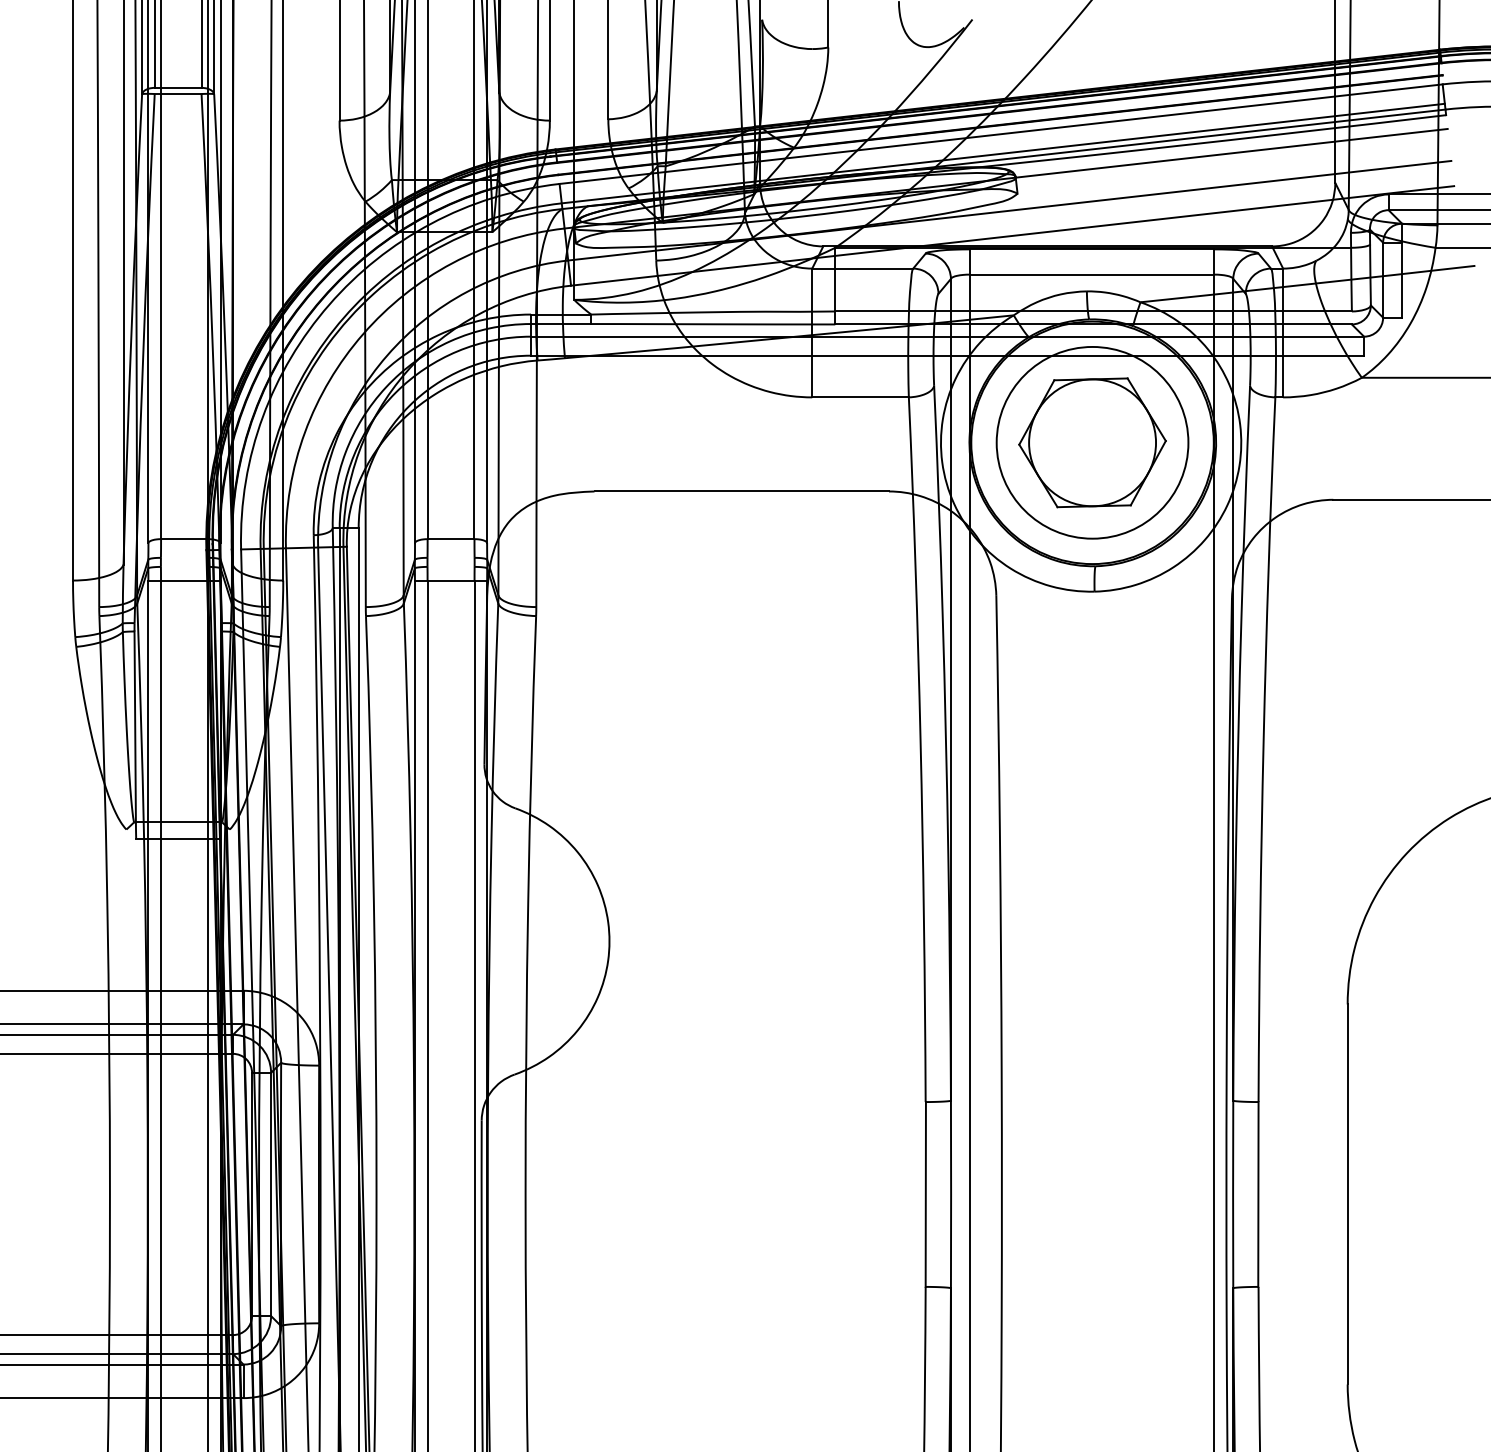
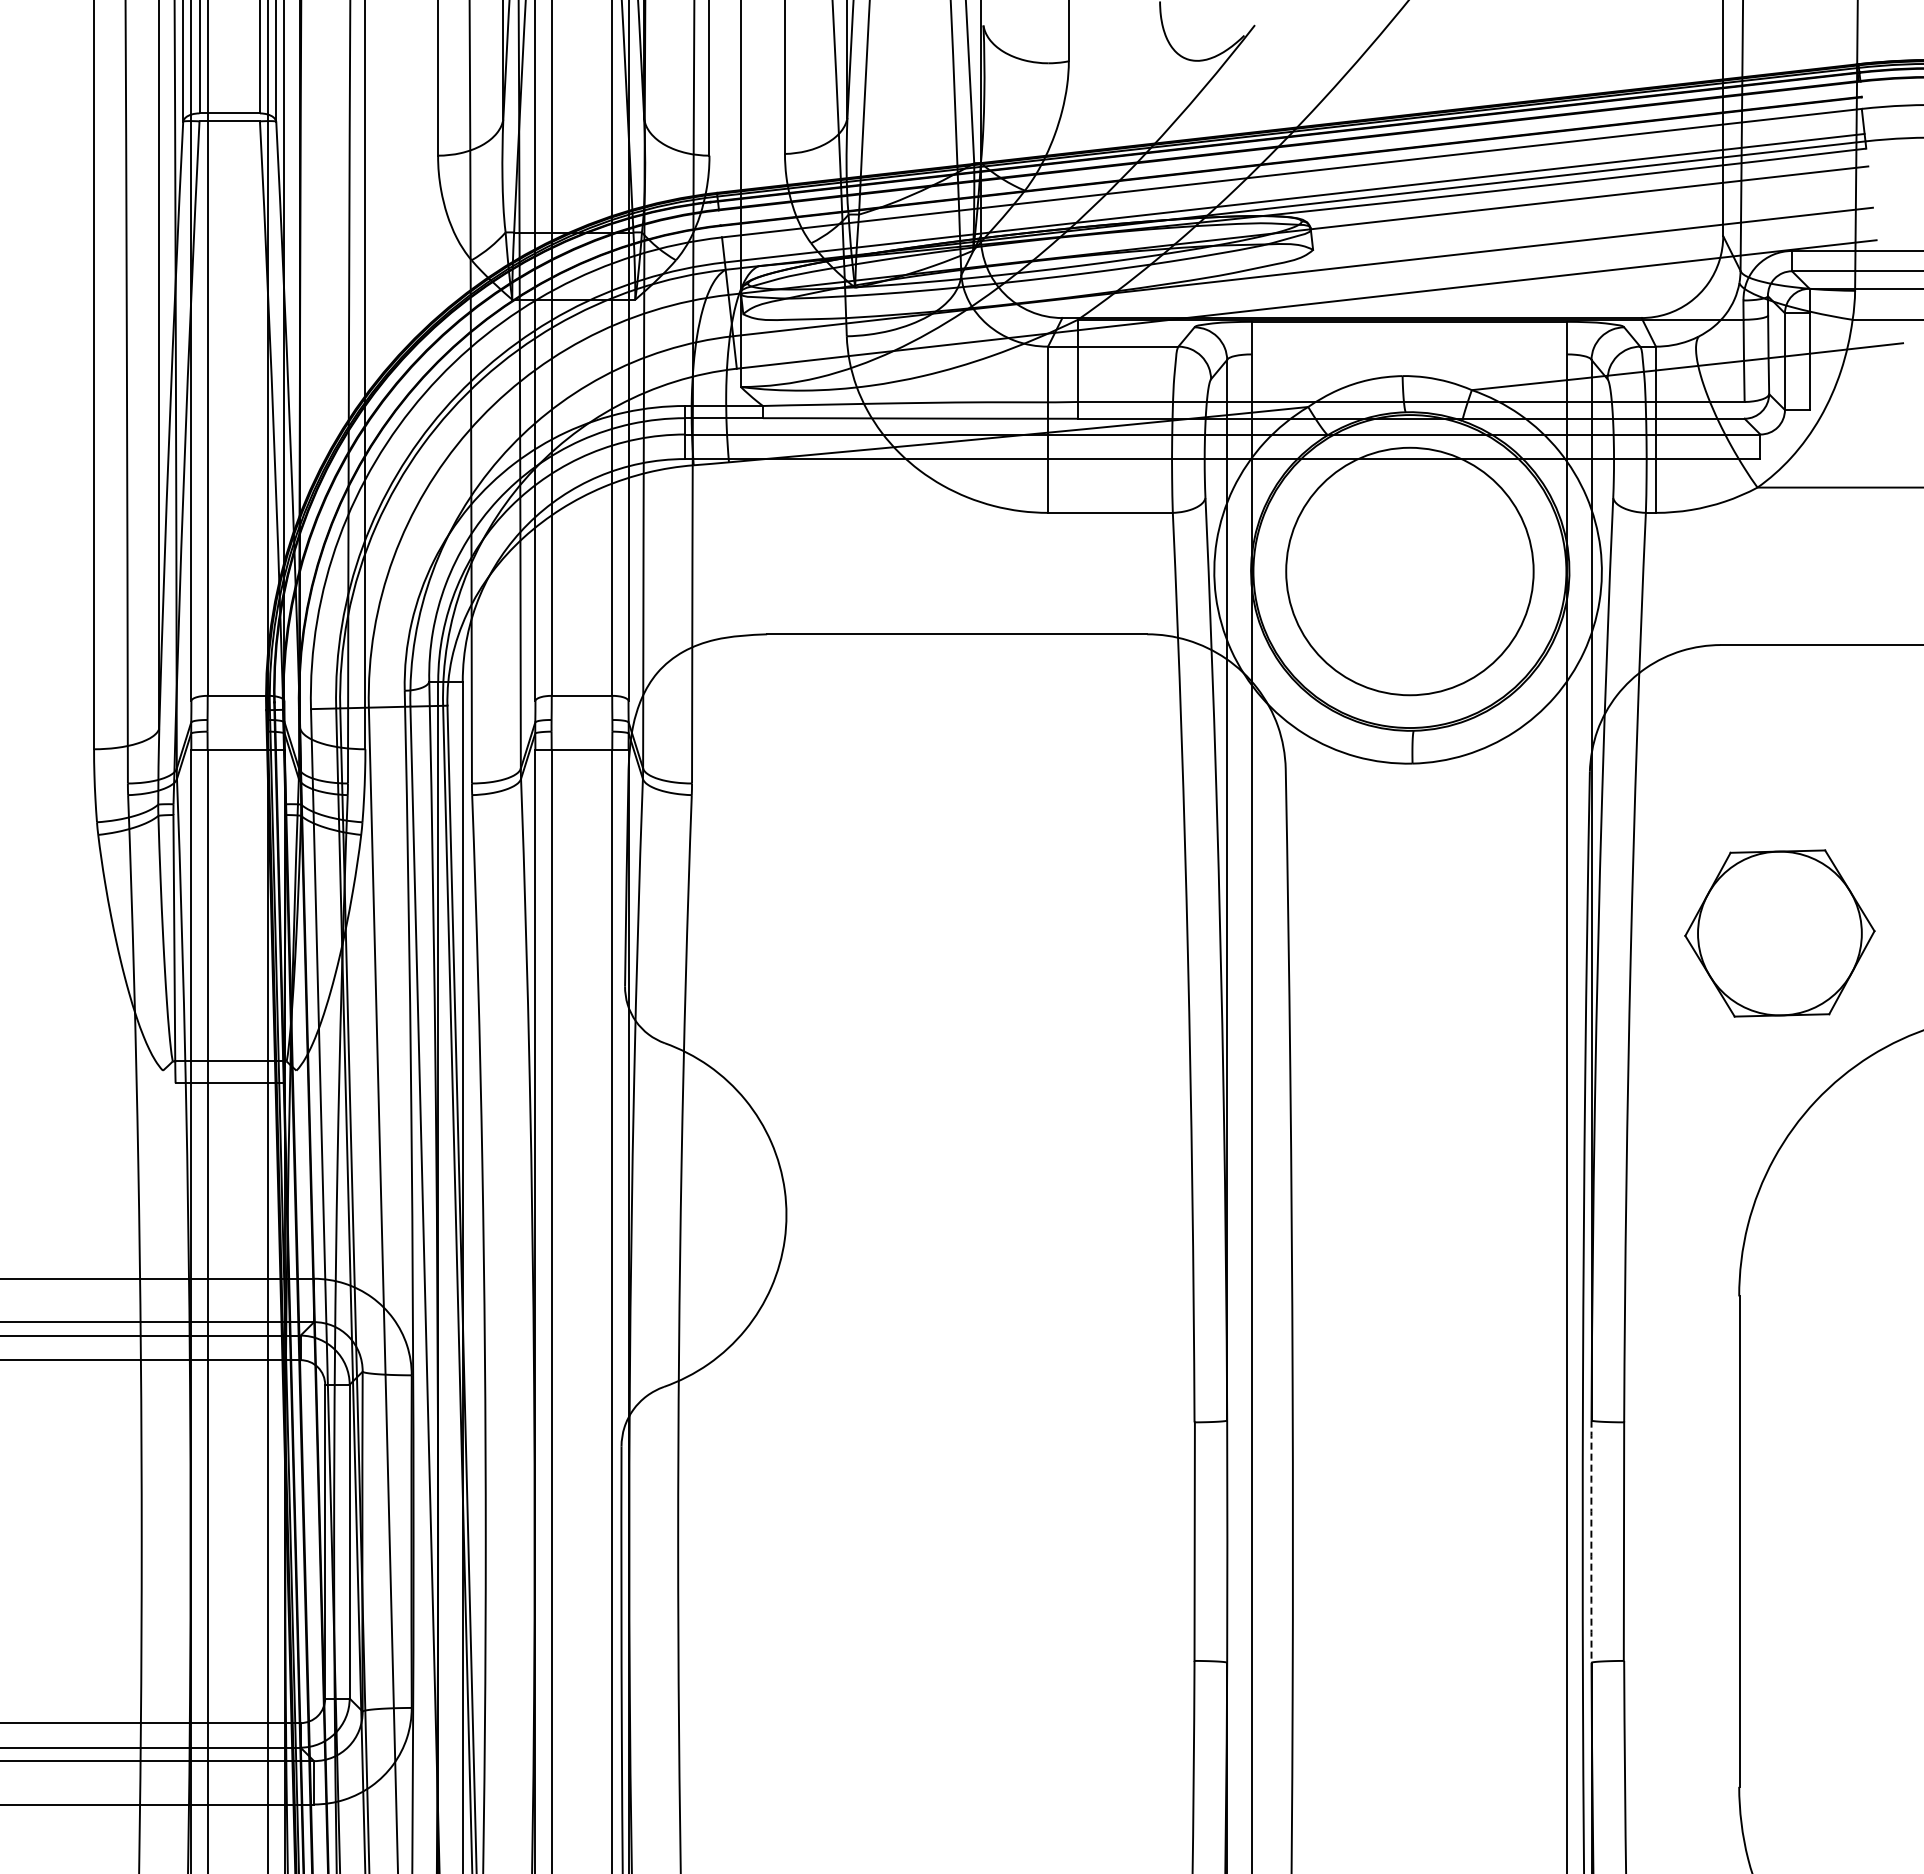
line: (1092, 274) -> (1409, 354), removed
part: (1092, 442) -> (1779, 933), moved
arc: (1233, 1194) -> (1591, 1541), solid -> dashed

